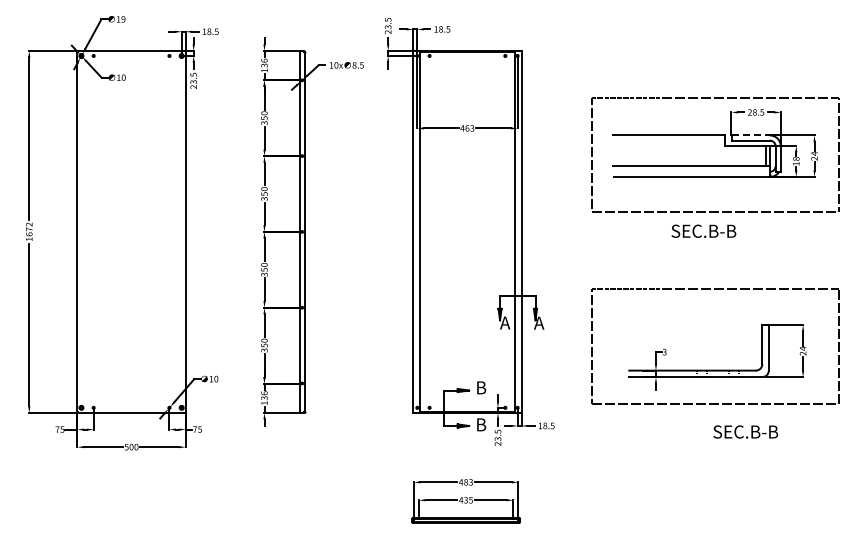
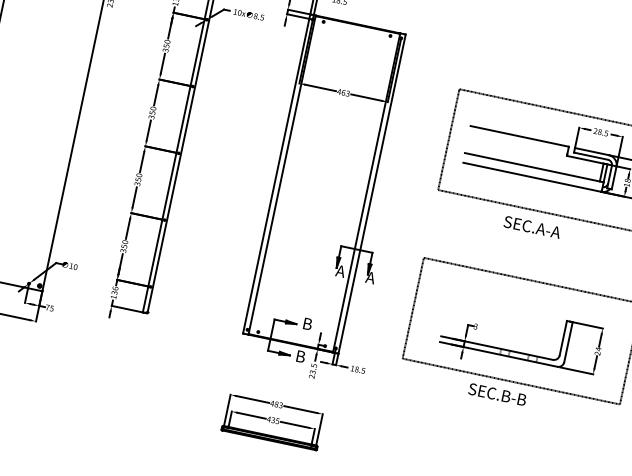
line: (751, 135) -> (592, 151), dashed -> solid
text: (722, 230) -> (549, 230), SEC.B-B -> SEC.A-A
text: (745, 431) -> (497, 394), moved

